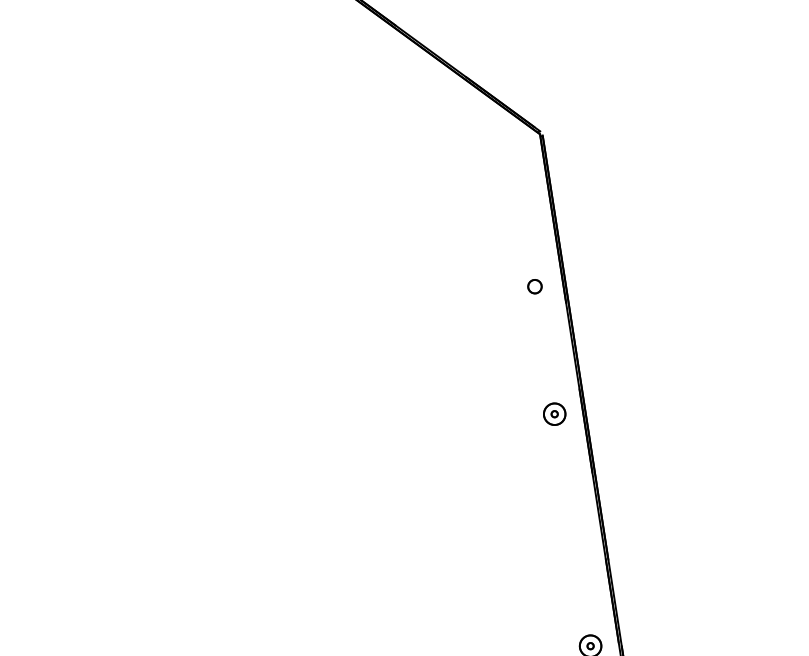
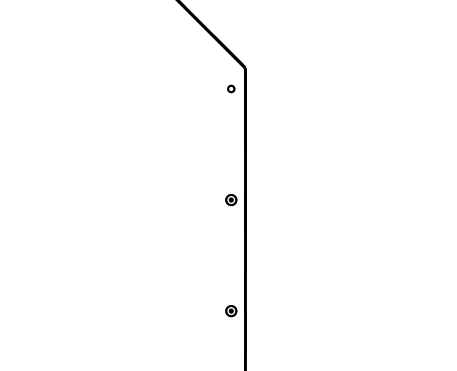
part: (535, 285) -> (231, 88), moved

